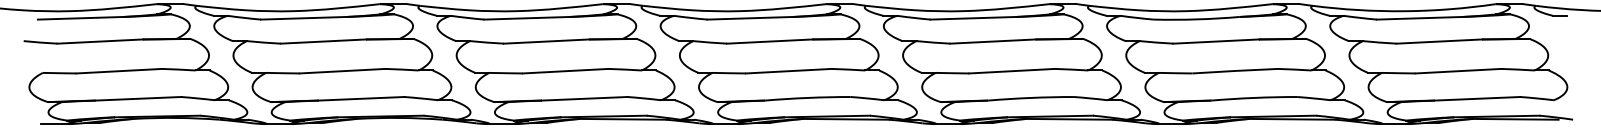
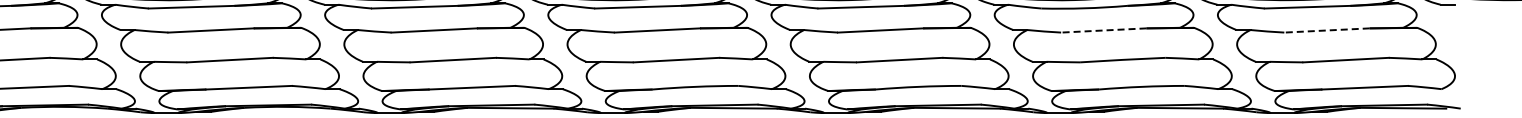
line: (1216, 41) -> (1104, 30), solid -> dashed
line: (1439, 41) -> (1327, 30), solid -> dashed

